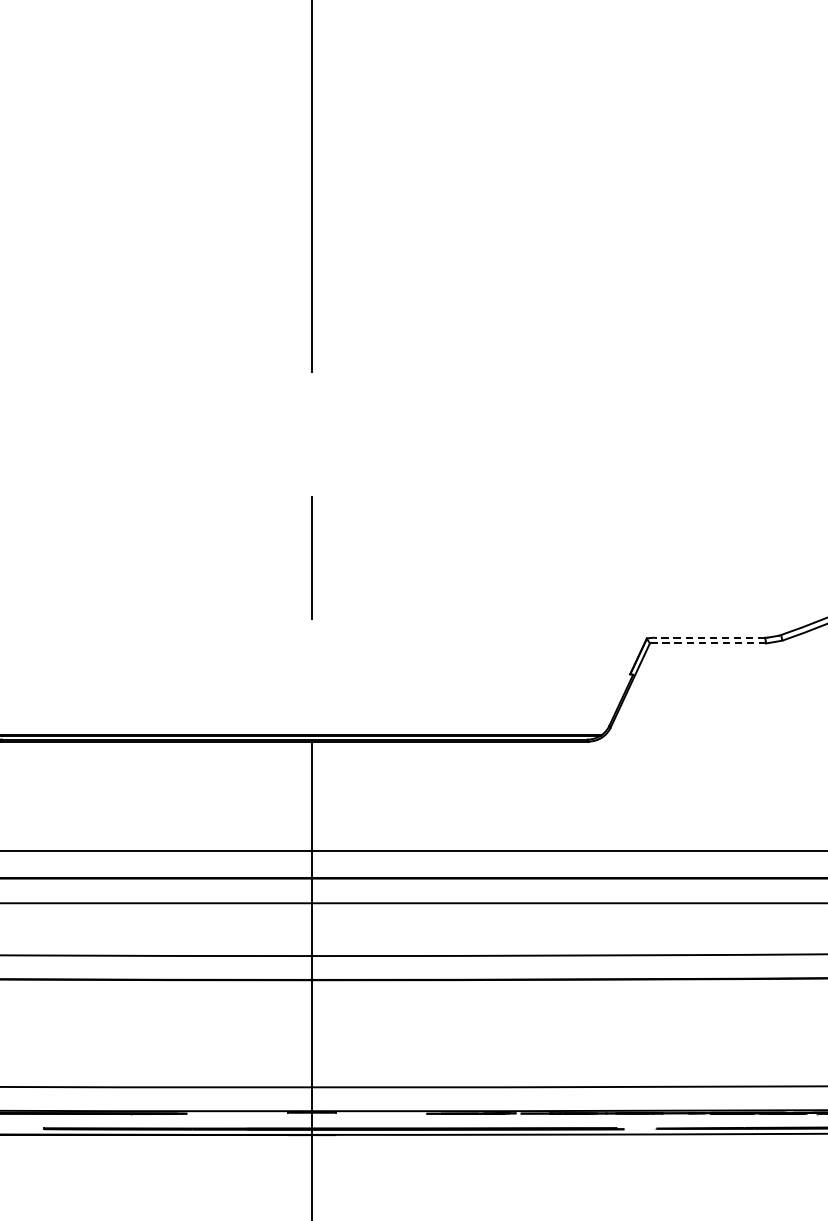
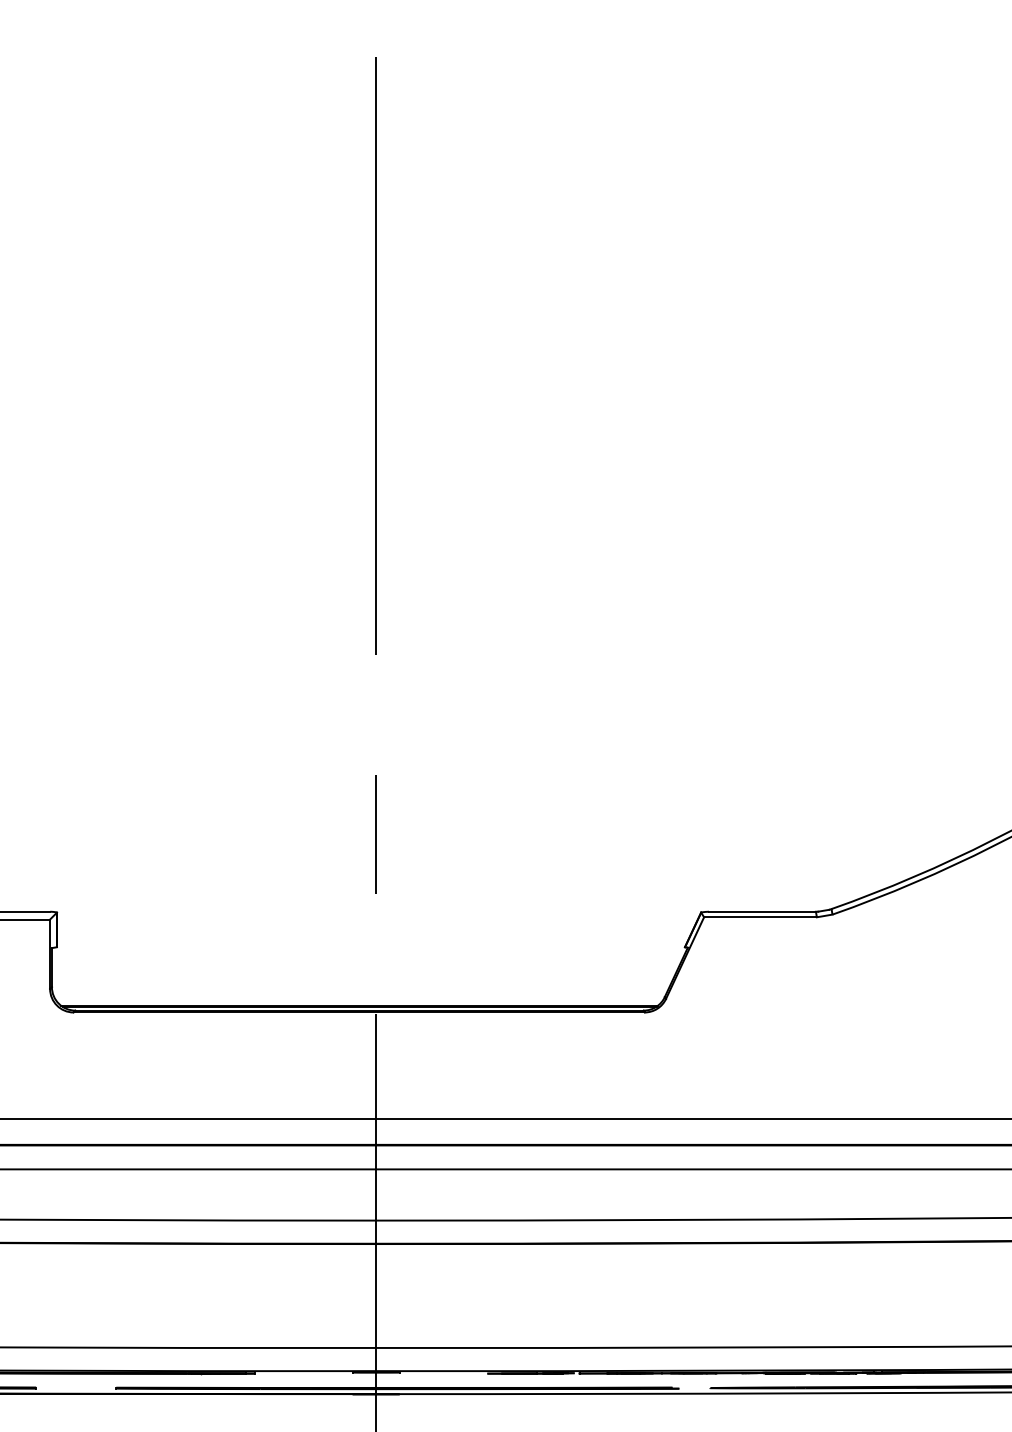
line: (709, 637) -> (761, 911), dashed -> solid
line: (707, 643) -> (759, 917), dashed -> solid

